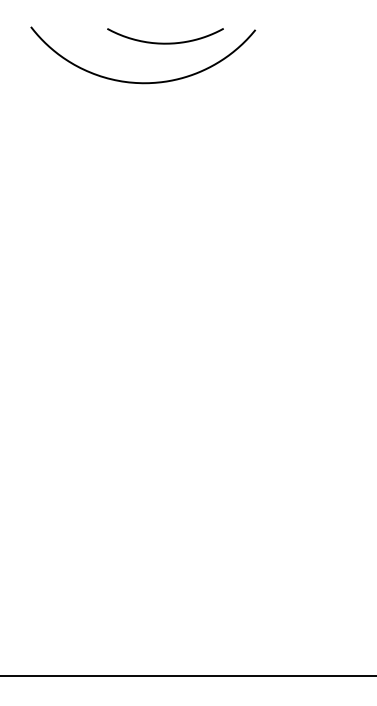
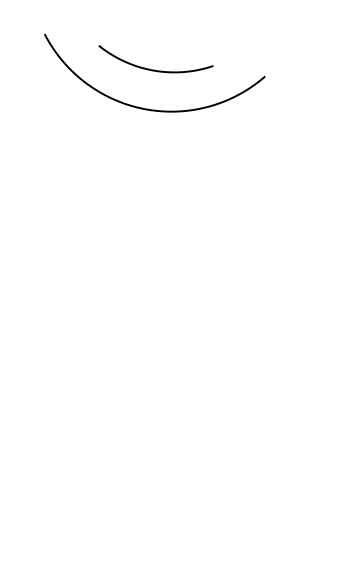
curve: (165, 42) -> (153, 69), moved

